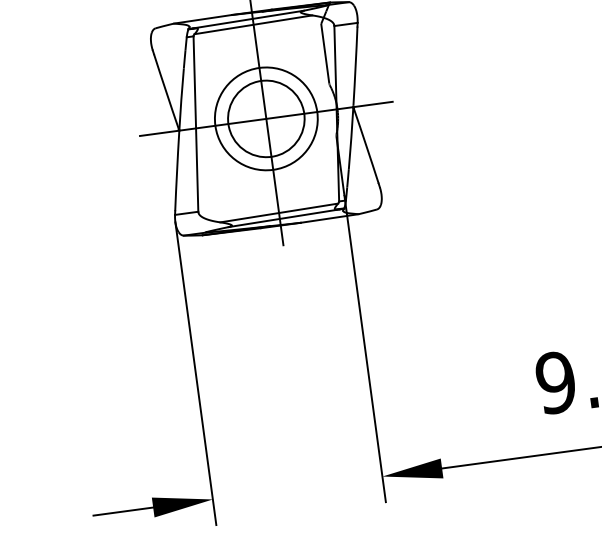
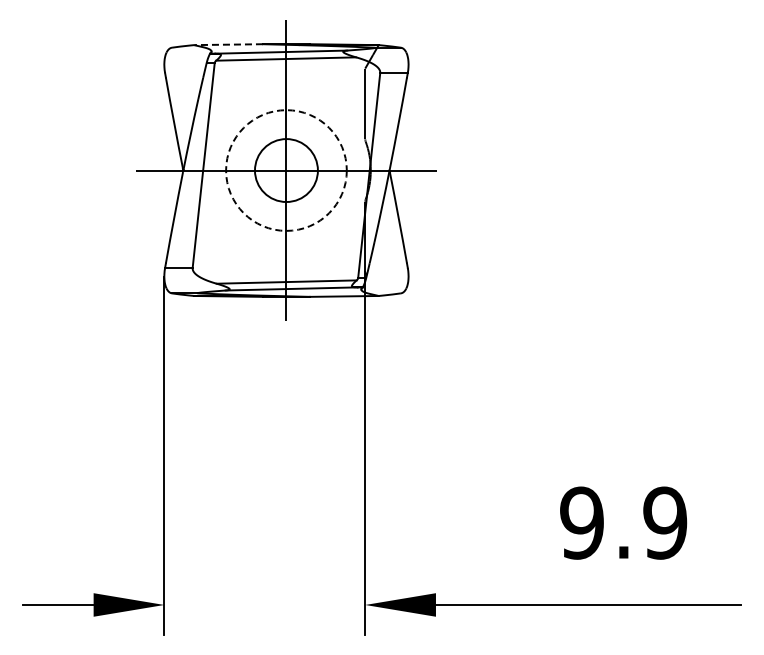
line: (203, 19) -> (228, 44), solid -> dashed
circle: (266, 118) -> (286, 170), size x0.7
circle: (266, 118) -> (286, 170), solid -> dashed

